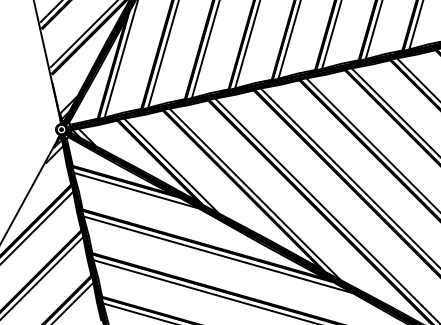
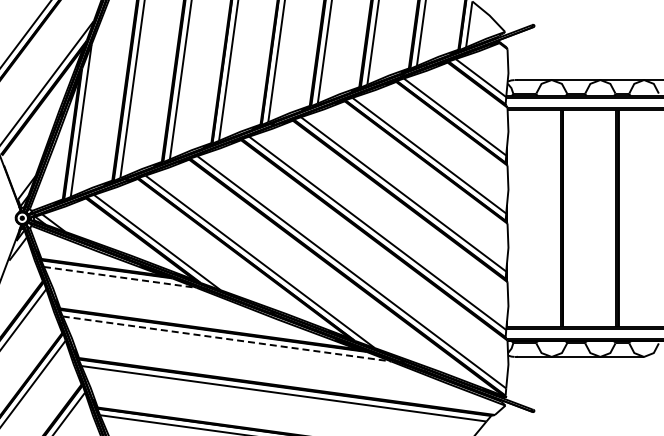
line: (136, 190) -> (120, 277), solid -> dashed
line: (218, 254) -> (227, 338), solid -> dashed

